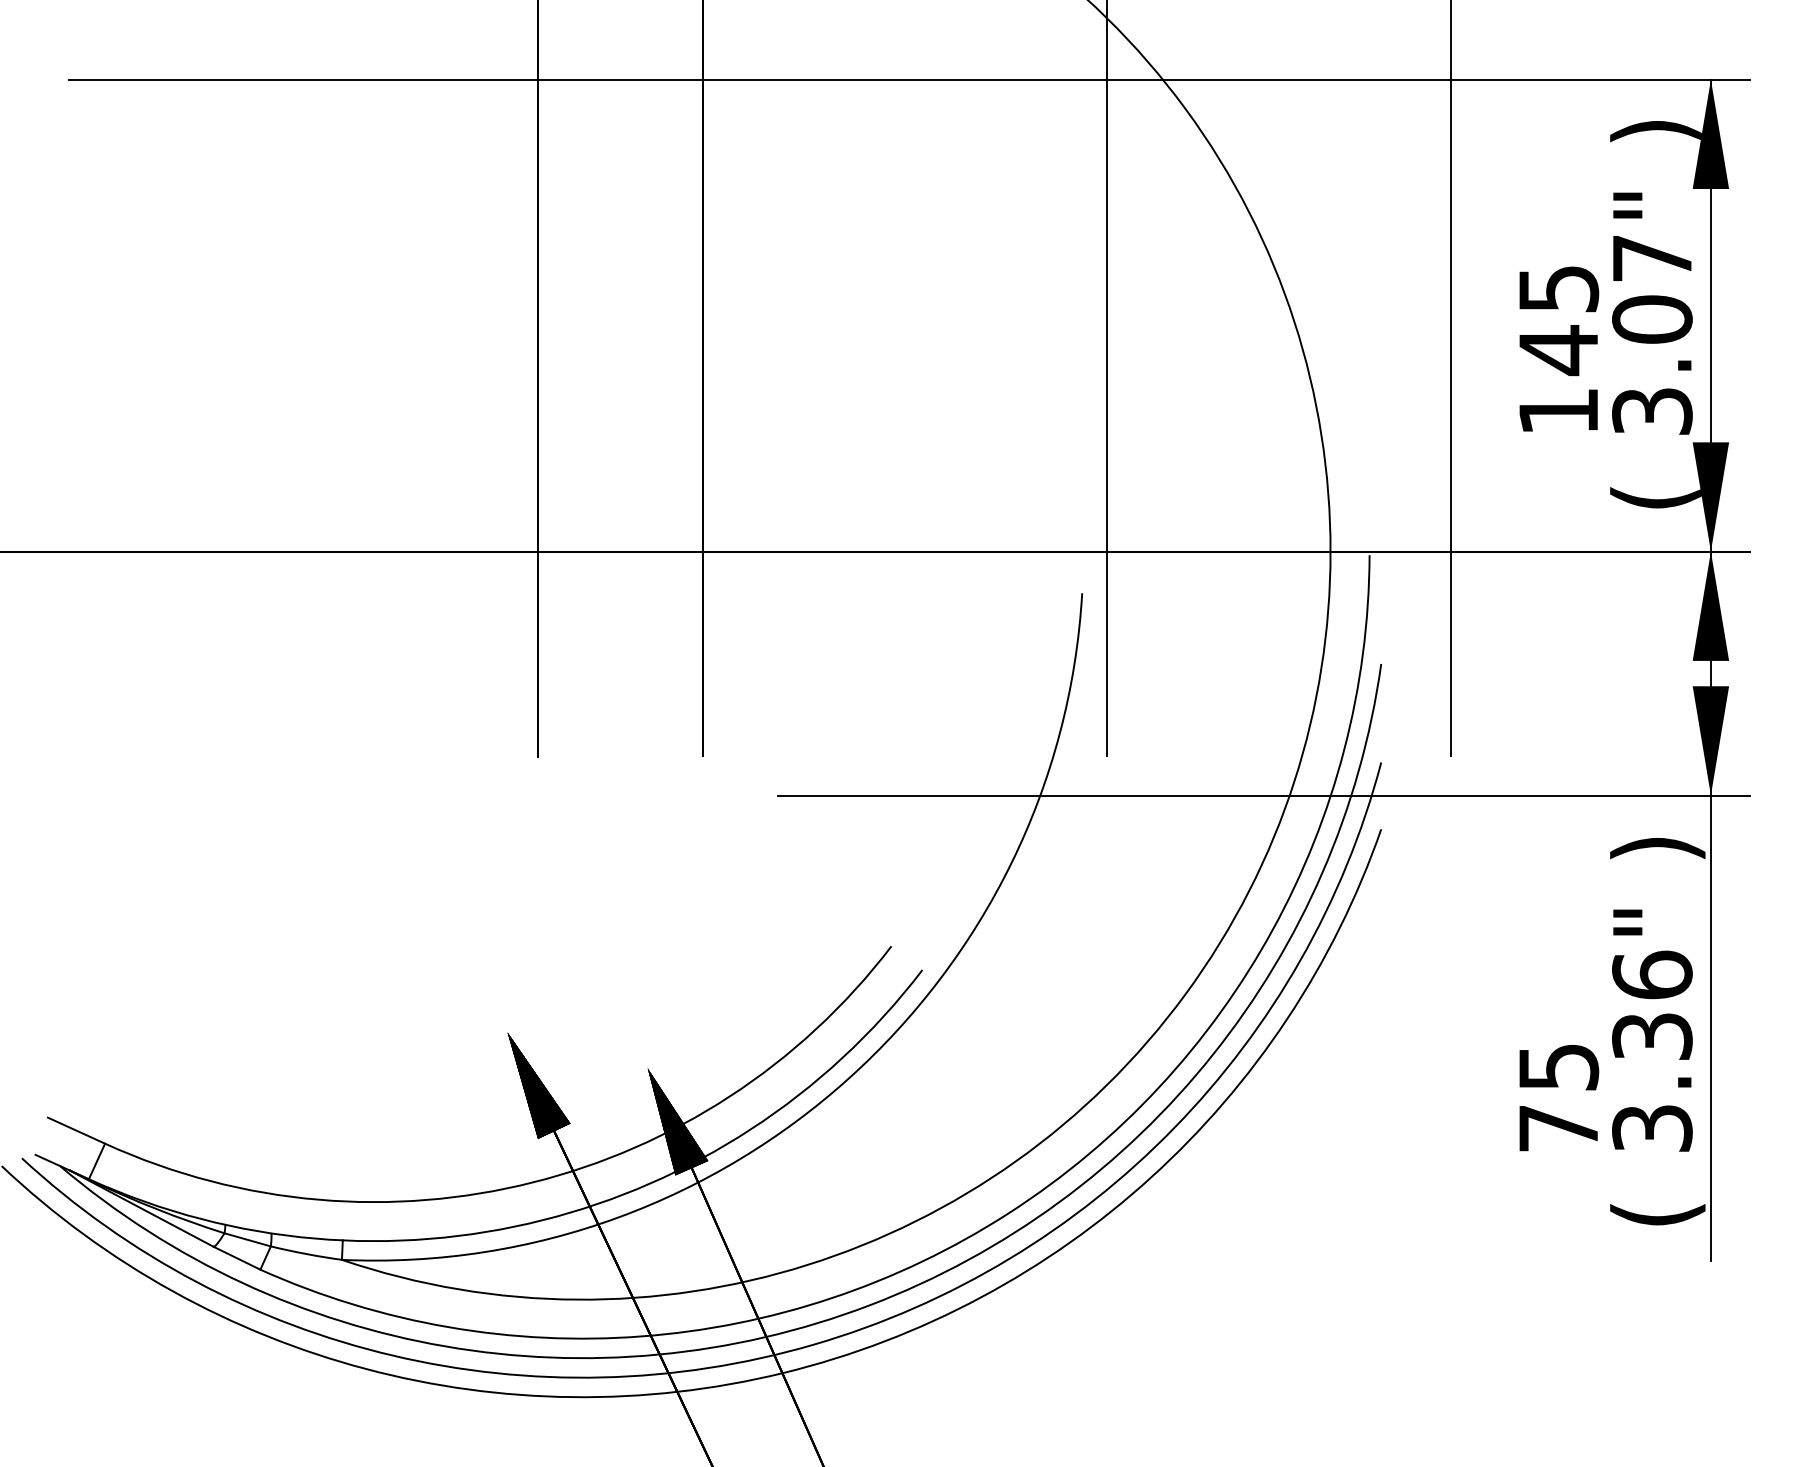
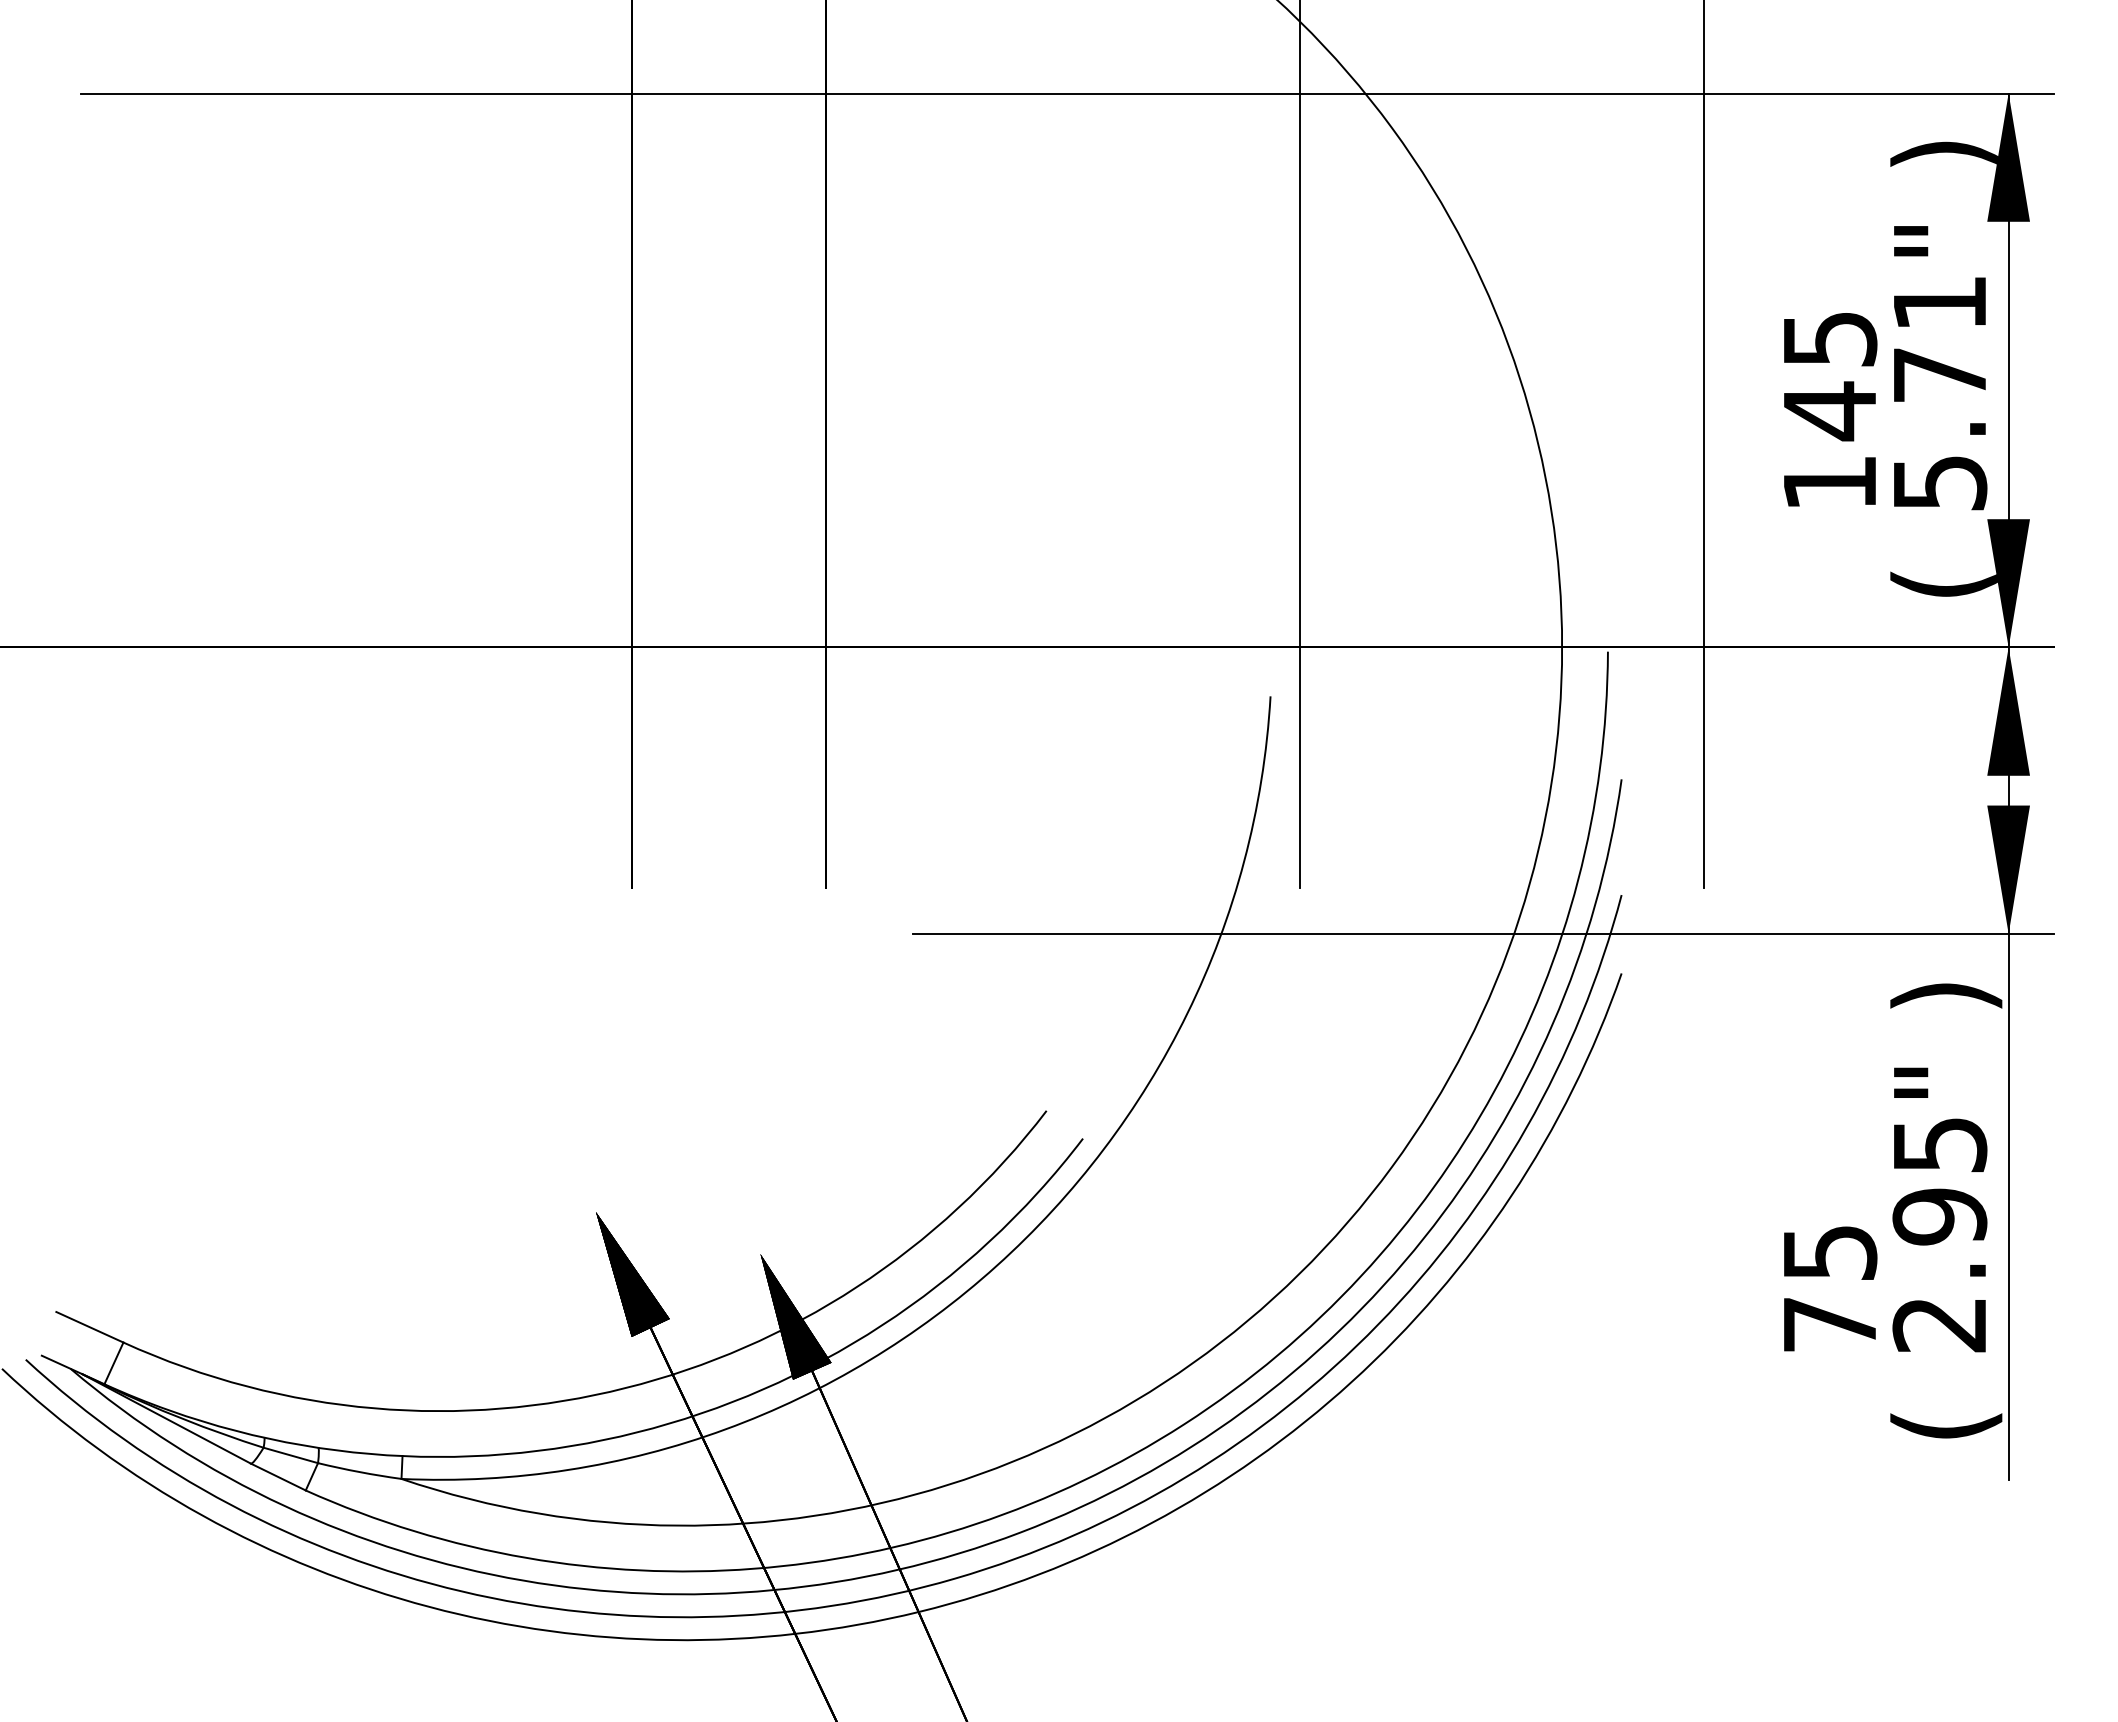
text: (1652, 335) -> (1939, 393), 3.07" -> 5.71"
text: (1652, 1051) -> (1939, 1234), 3.36" -> 2.95"

